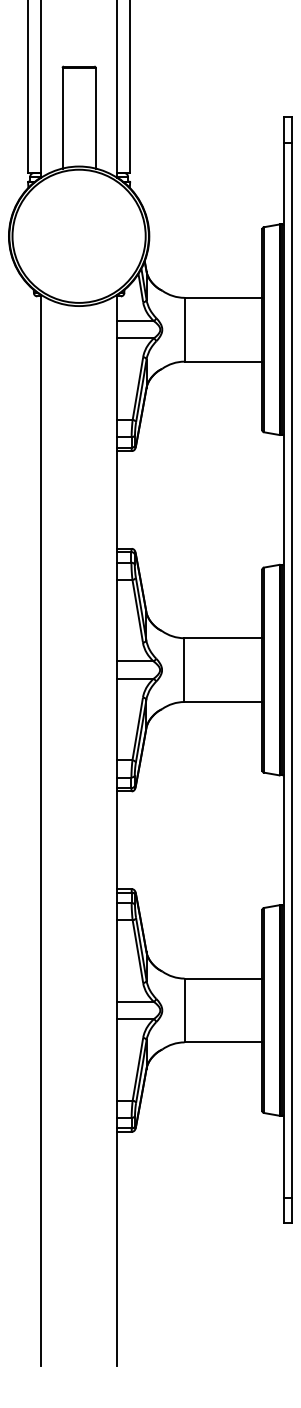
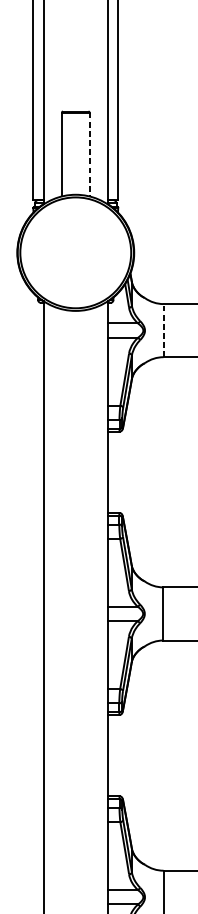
line: (95, 118) -> (89, 154), solid -> dashed
line: (184, 329) -> (163, 330), solid -> dashed

